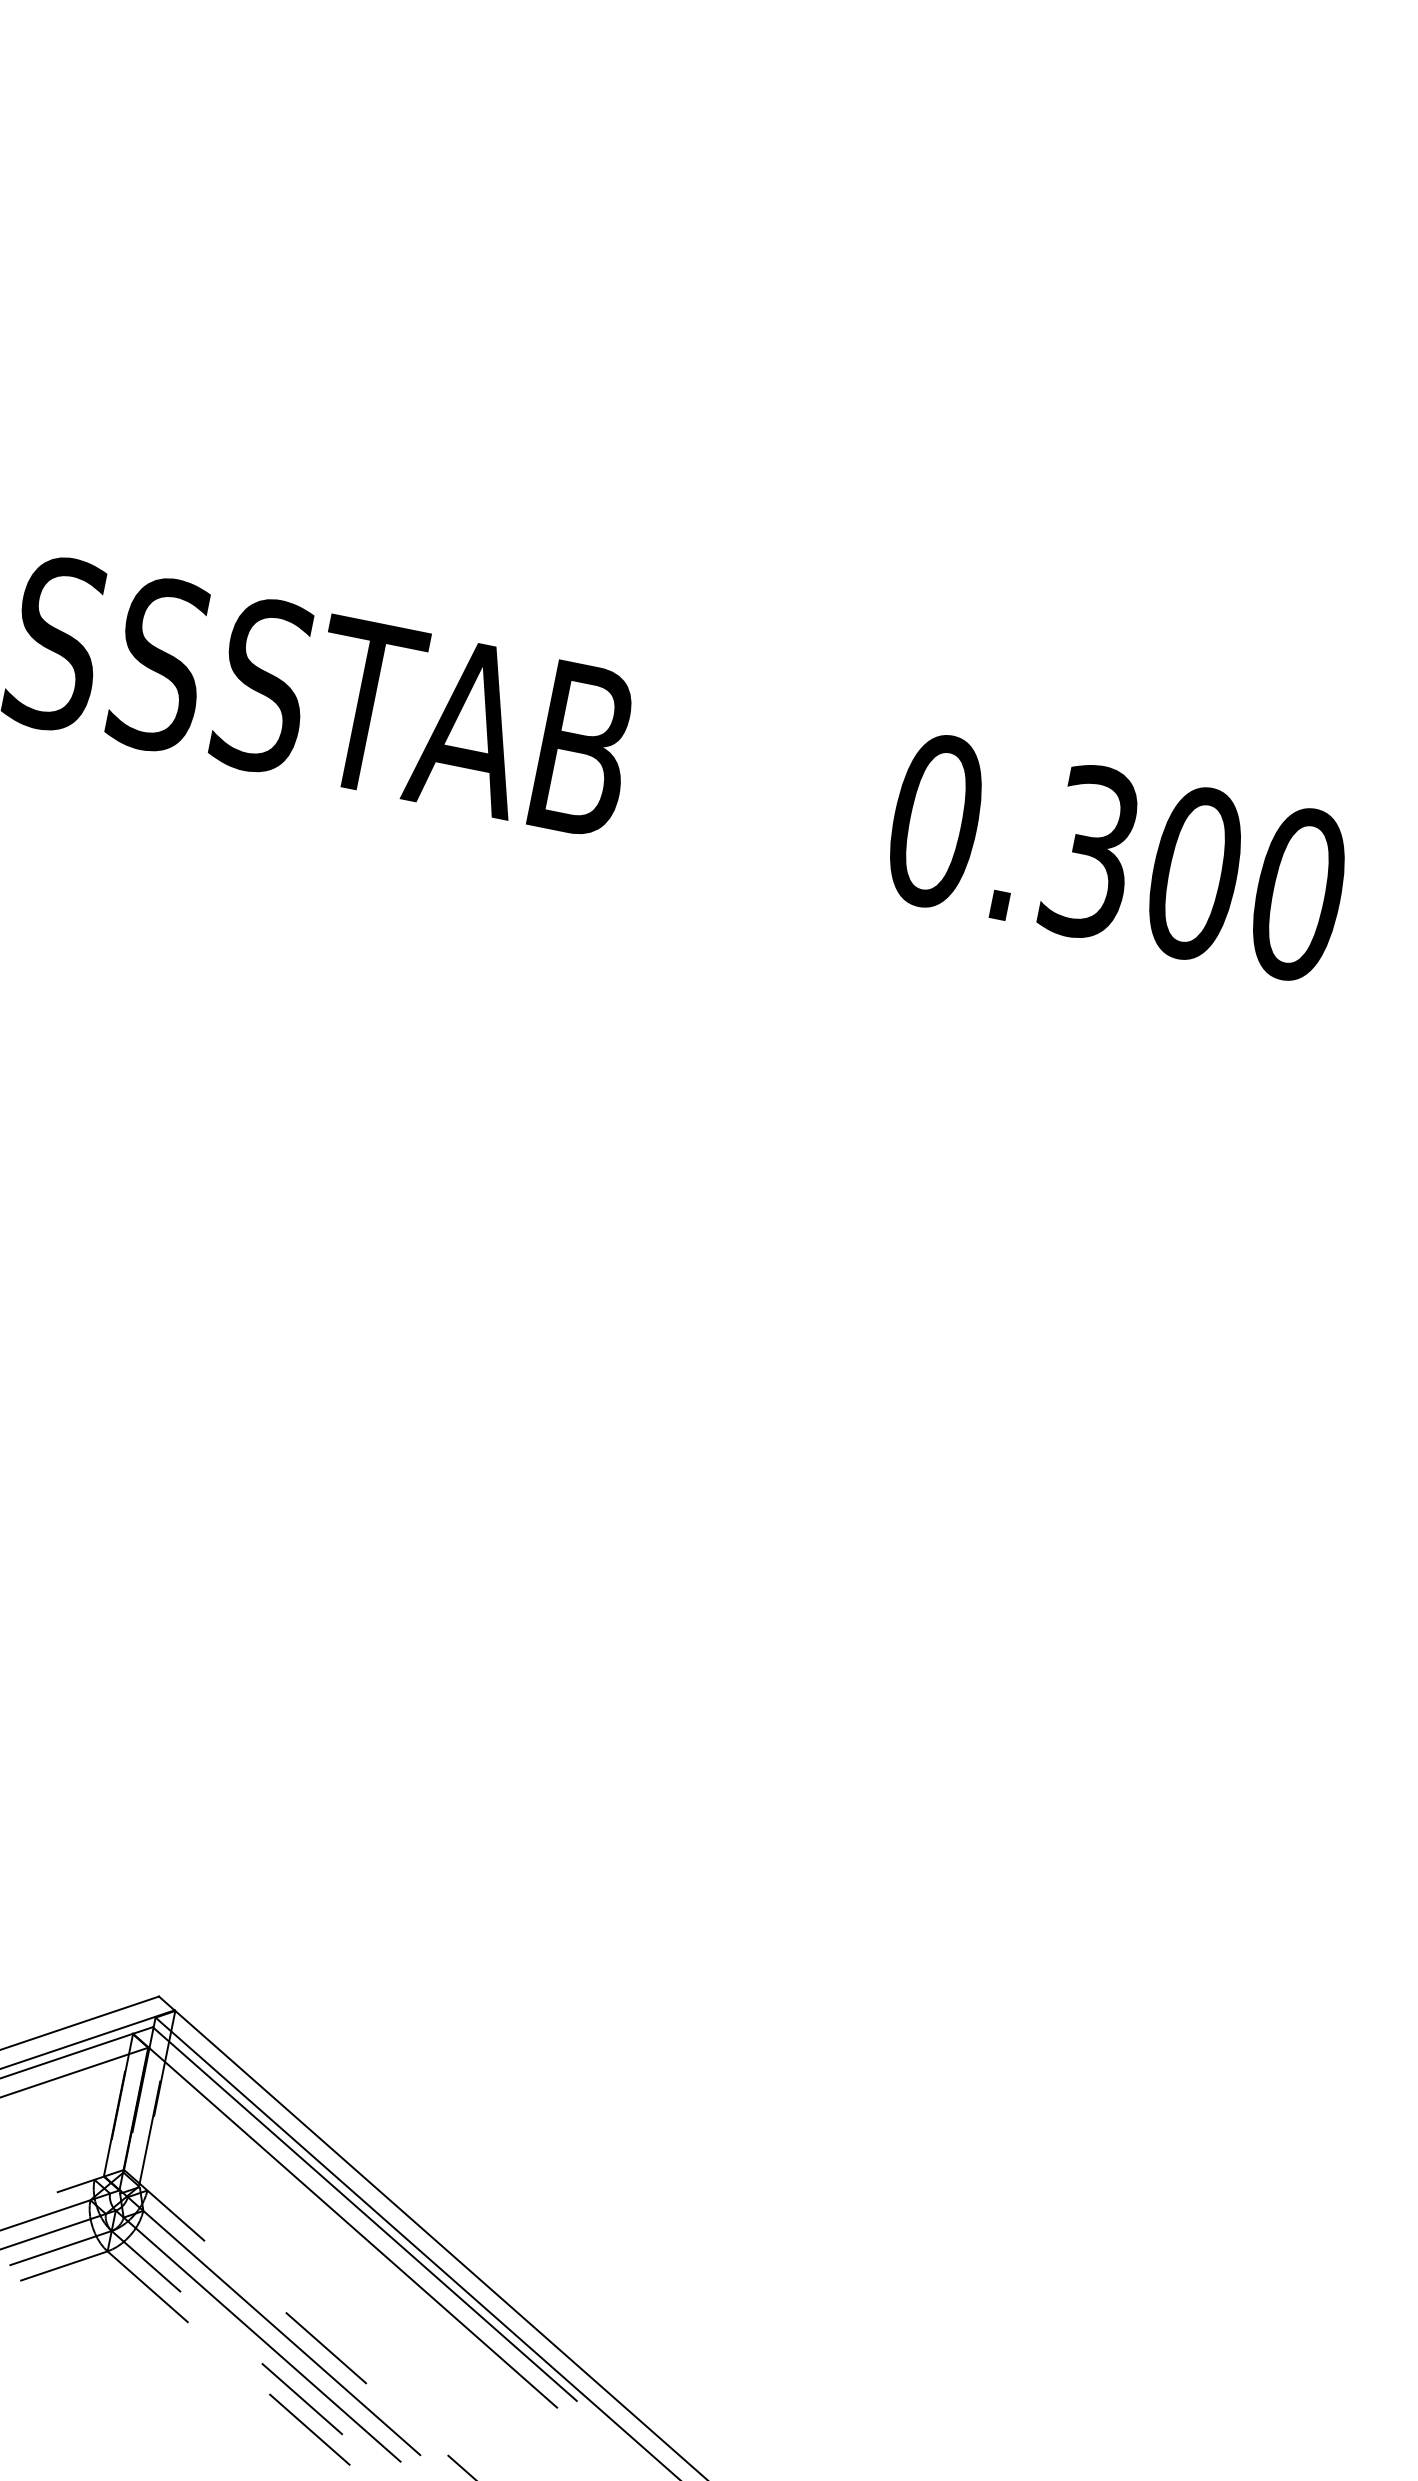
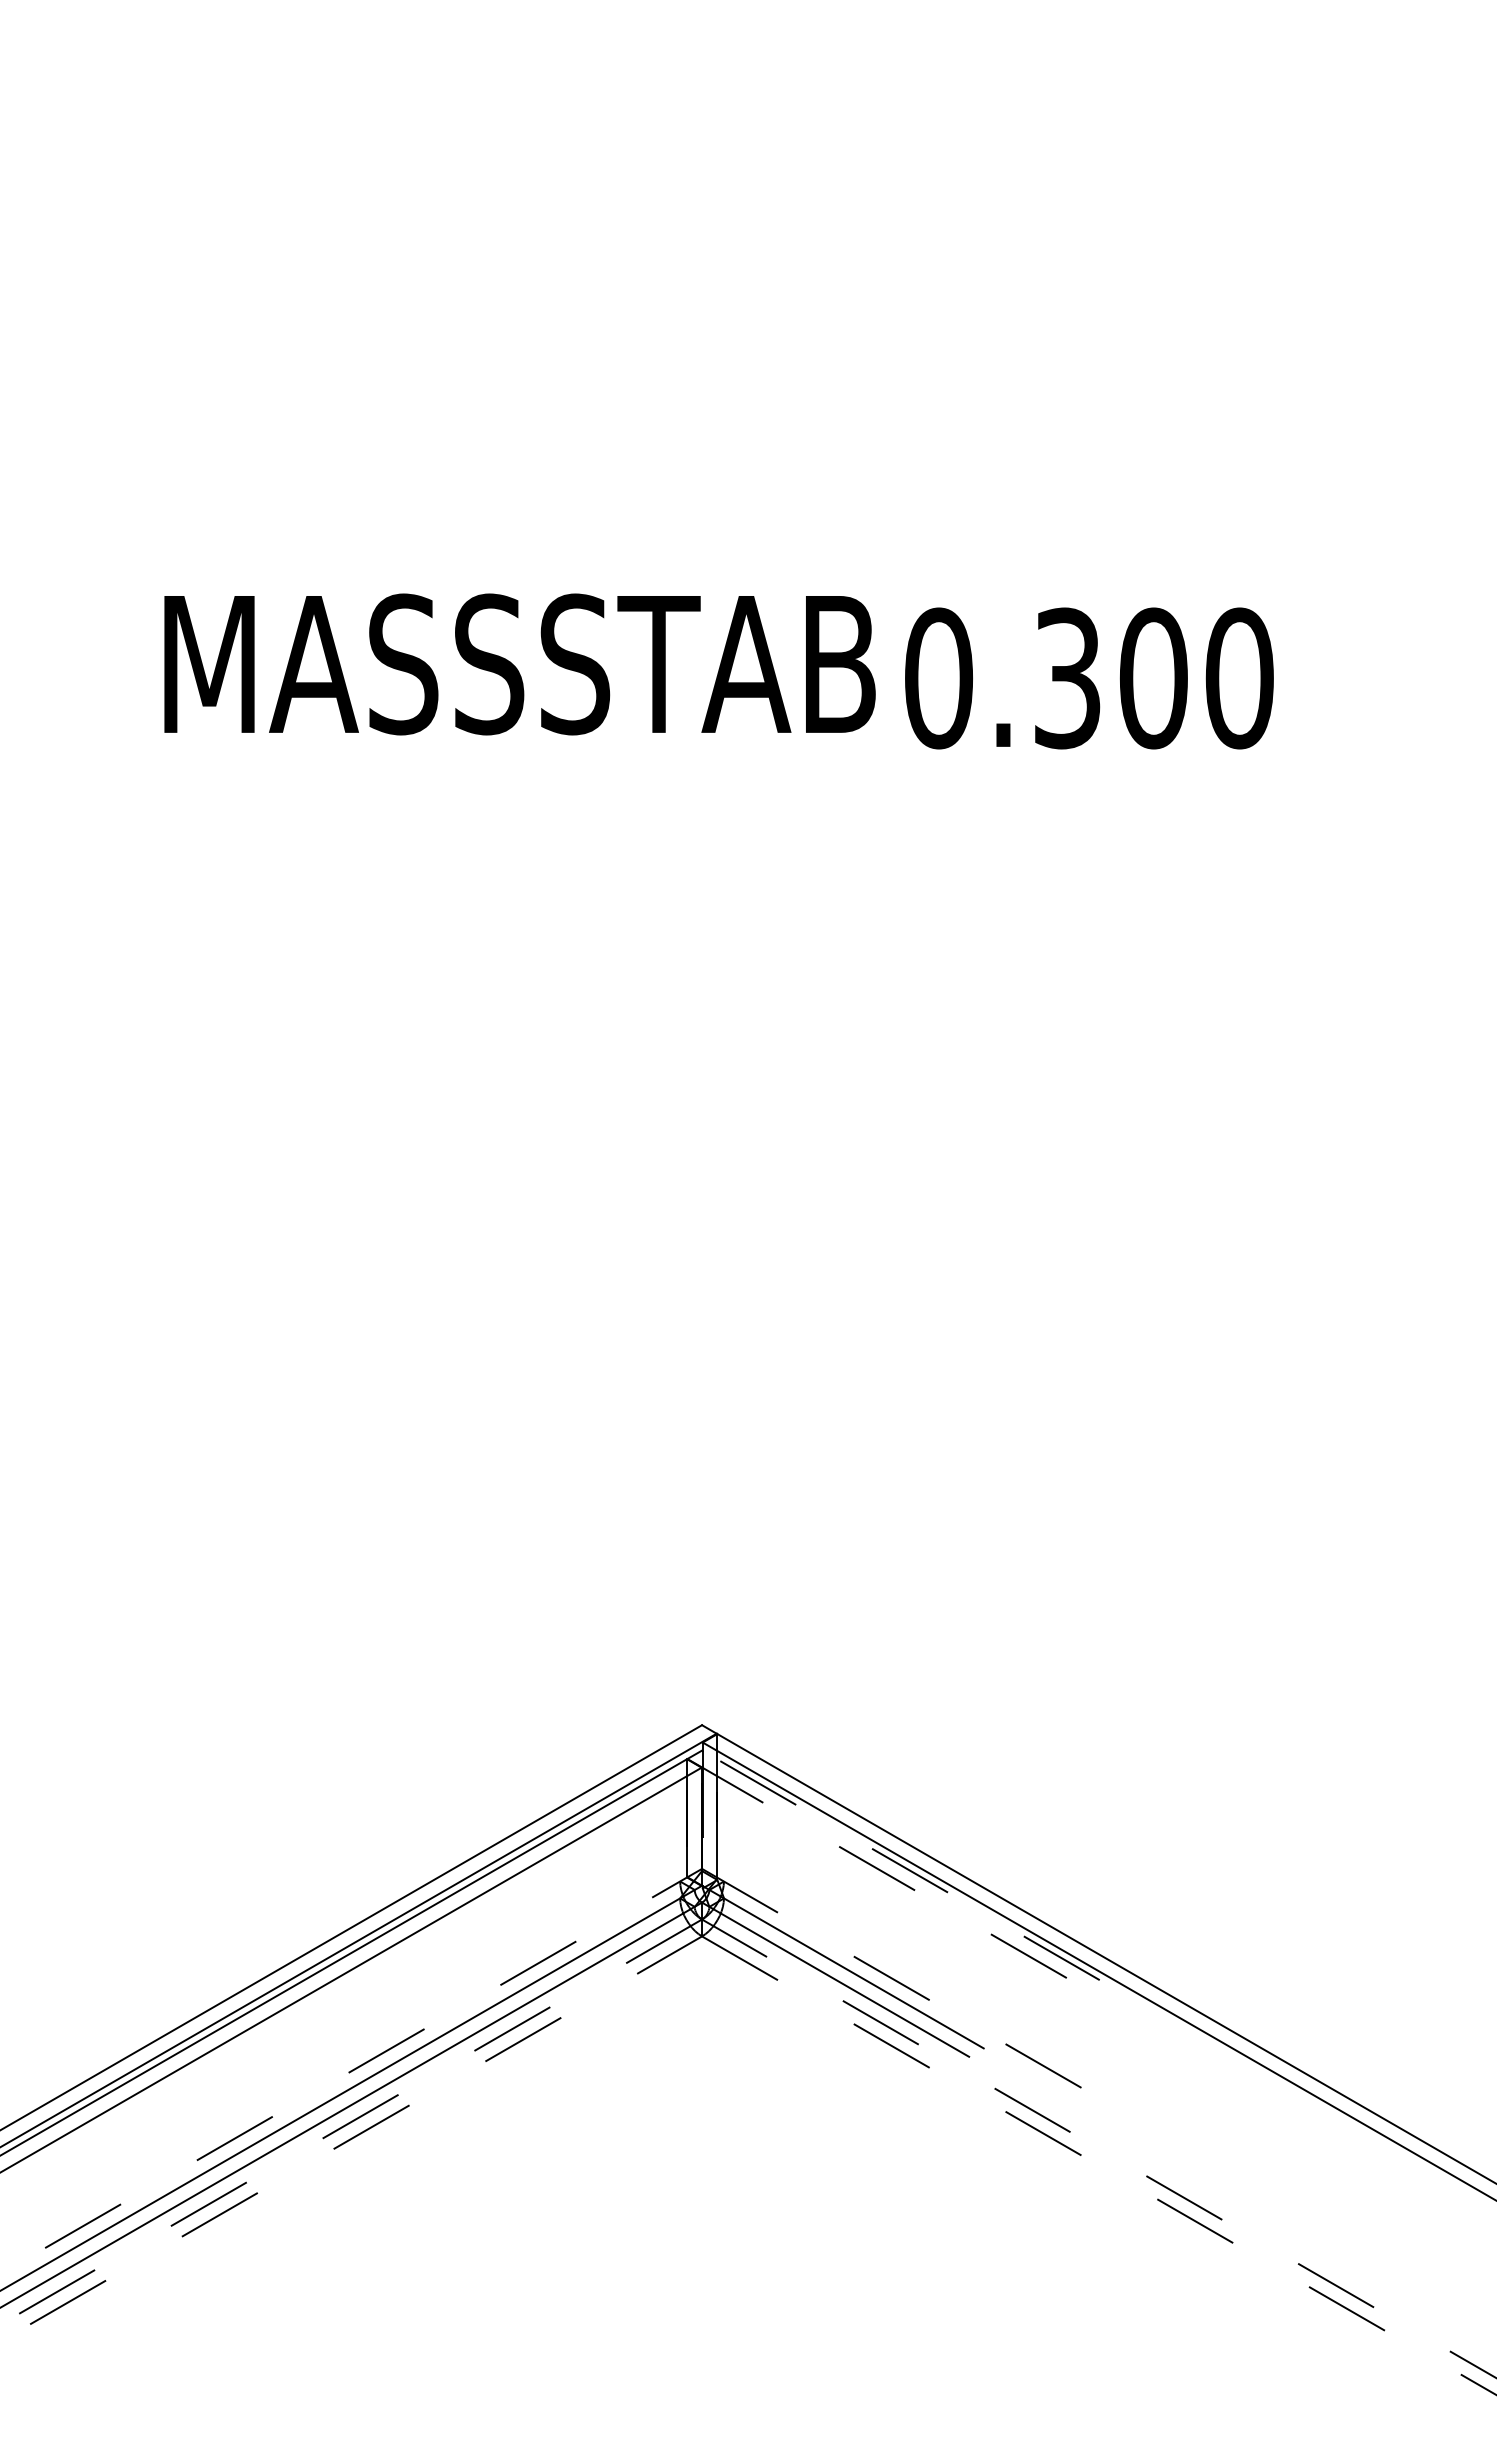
text: (1117, 857) -> (1089, 678), moved
line: (364, 2214) -> (900, 1865), solid -> dashed
line: (345, 2220) -> (886, 1873), solid -> dashed

